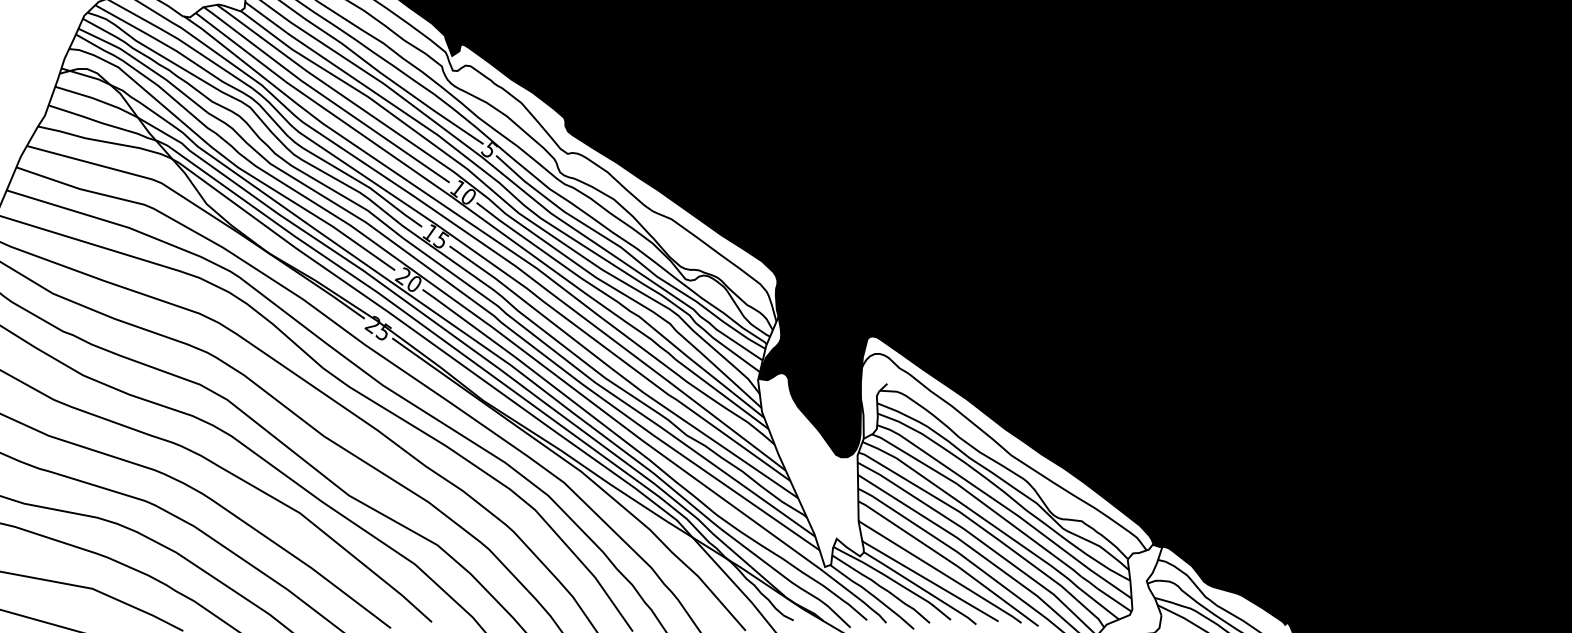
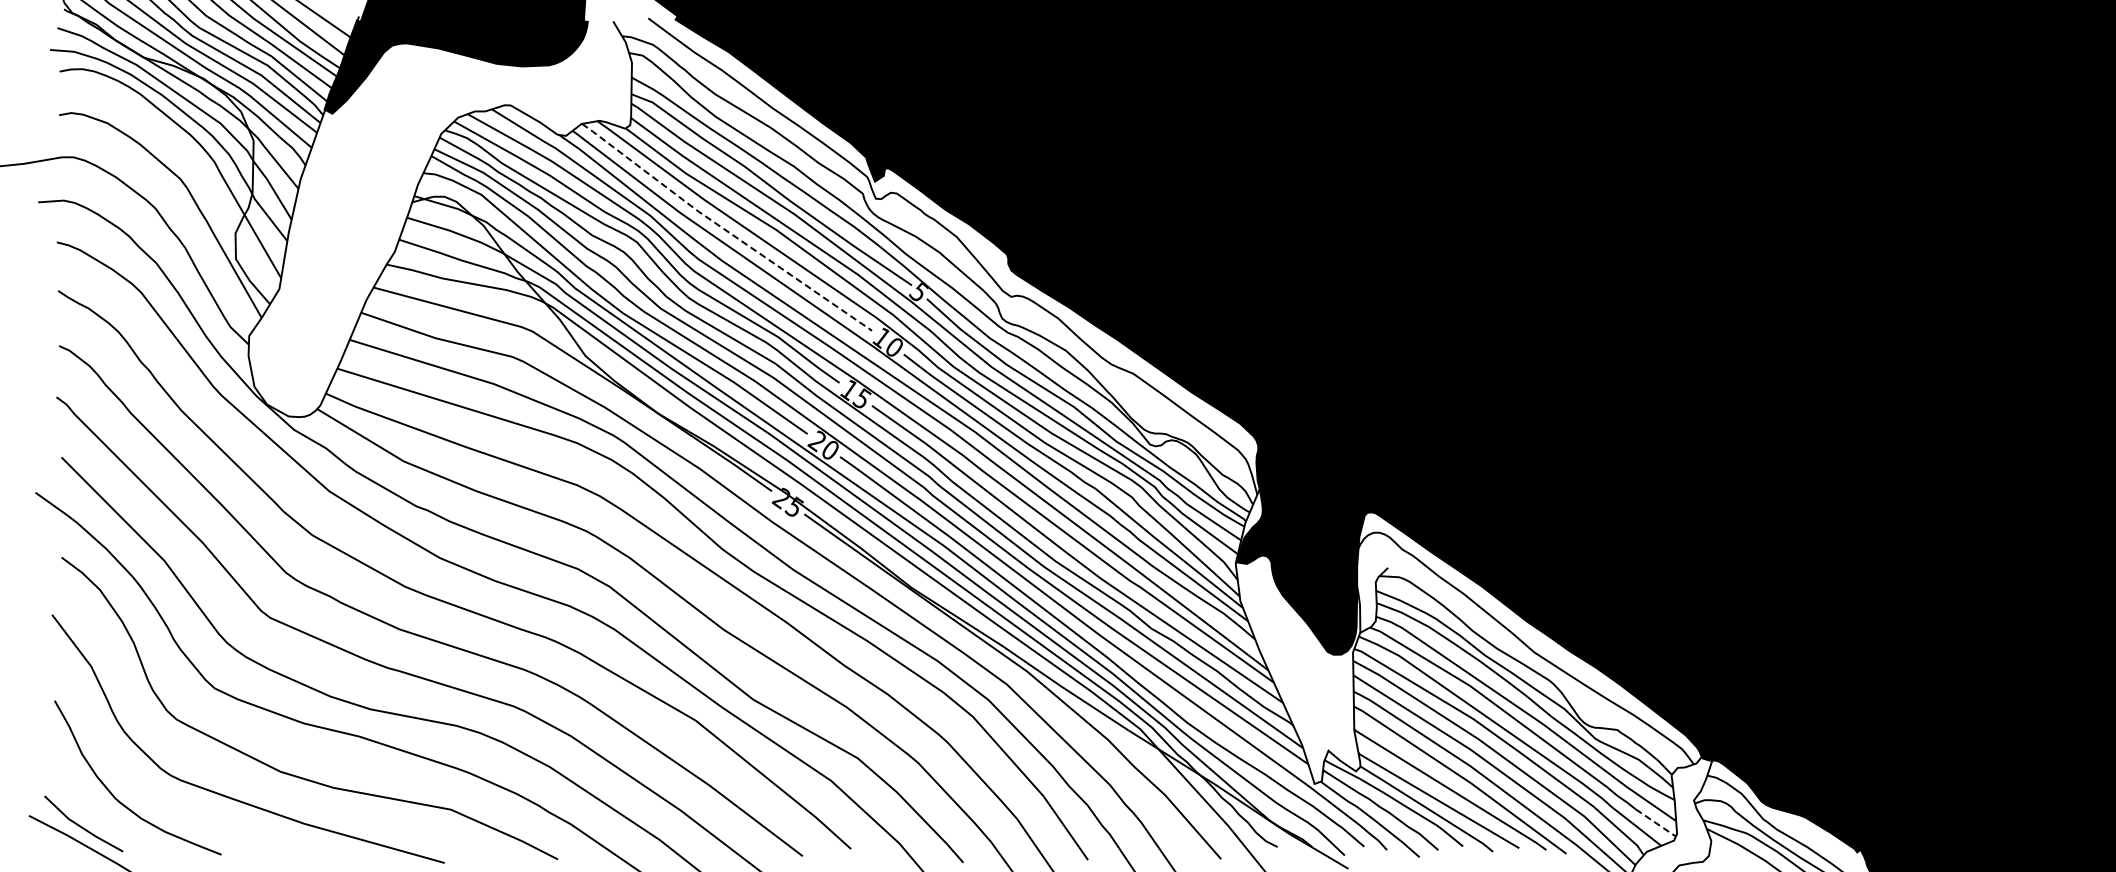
line: (324, 96) -> (724, 229), solid -> dashed
line: (1114, 599) -> (1655, 822), solid -> dashed

